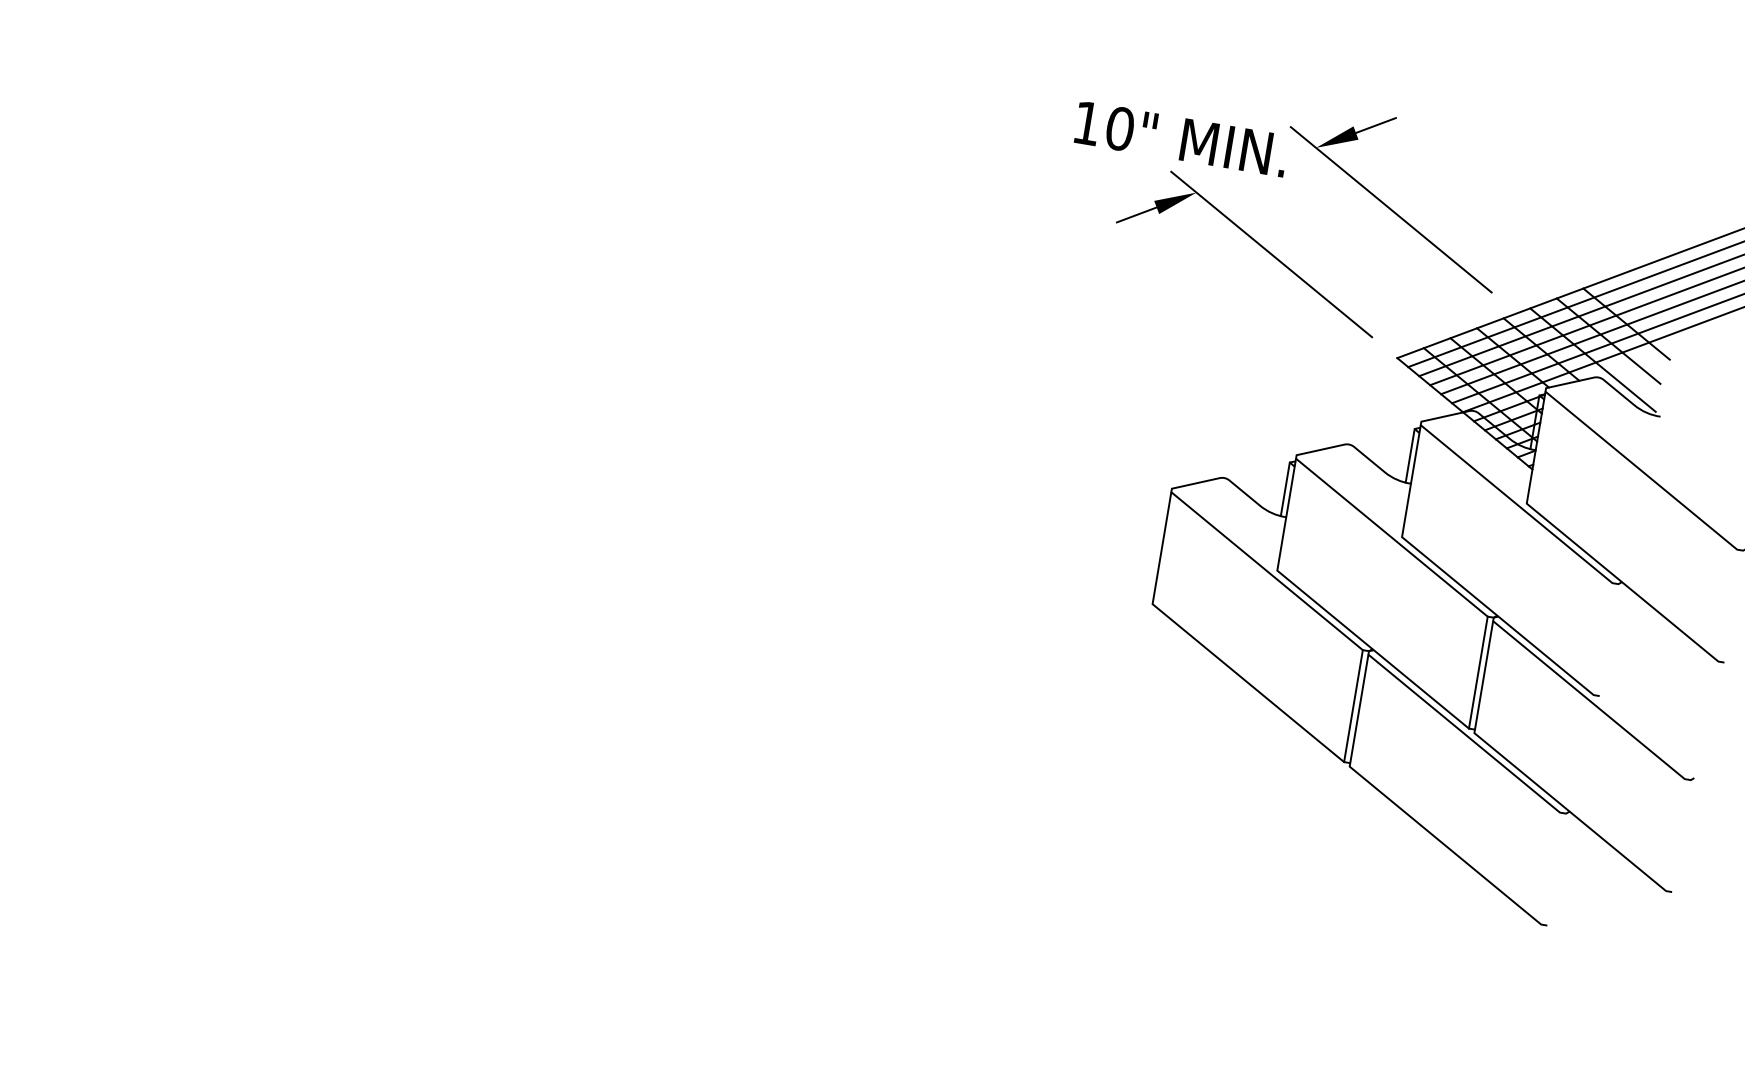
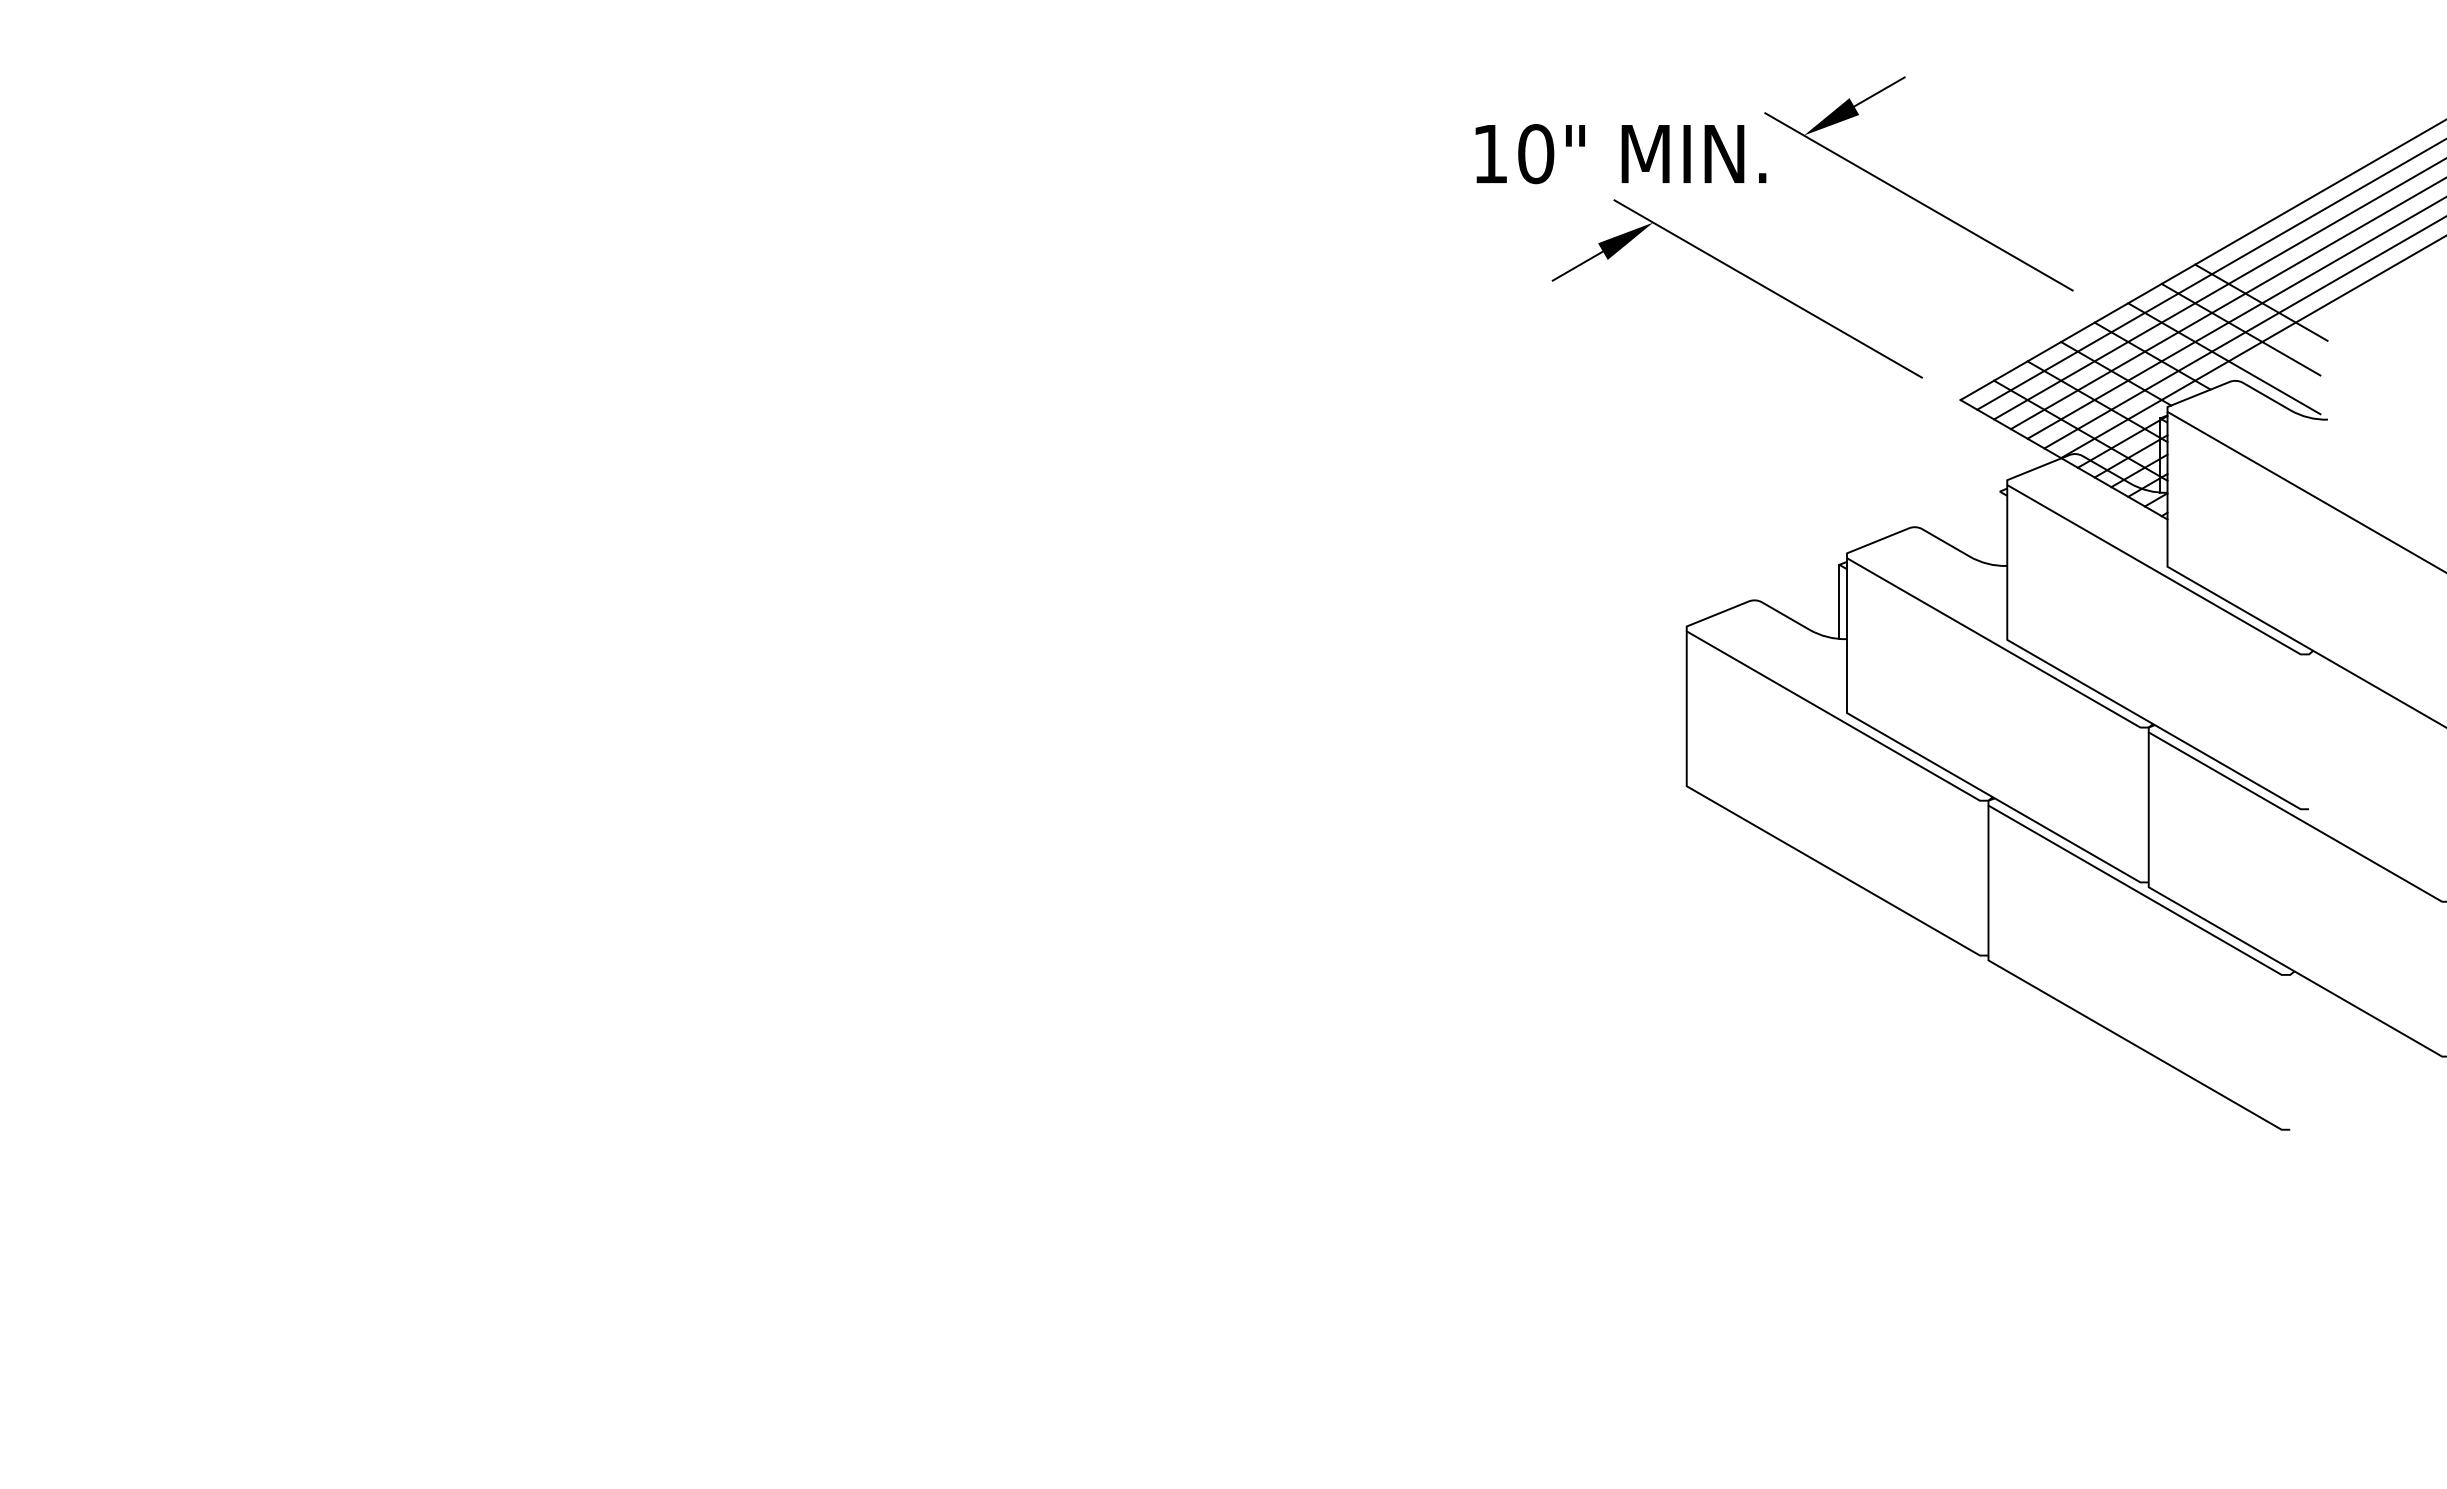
line: (1409, 455) -> (1999, 528), removed
line: (1478, 672) -> (2140, 804), removed
line: (1353, 705) -> (1979, 877), removed

